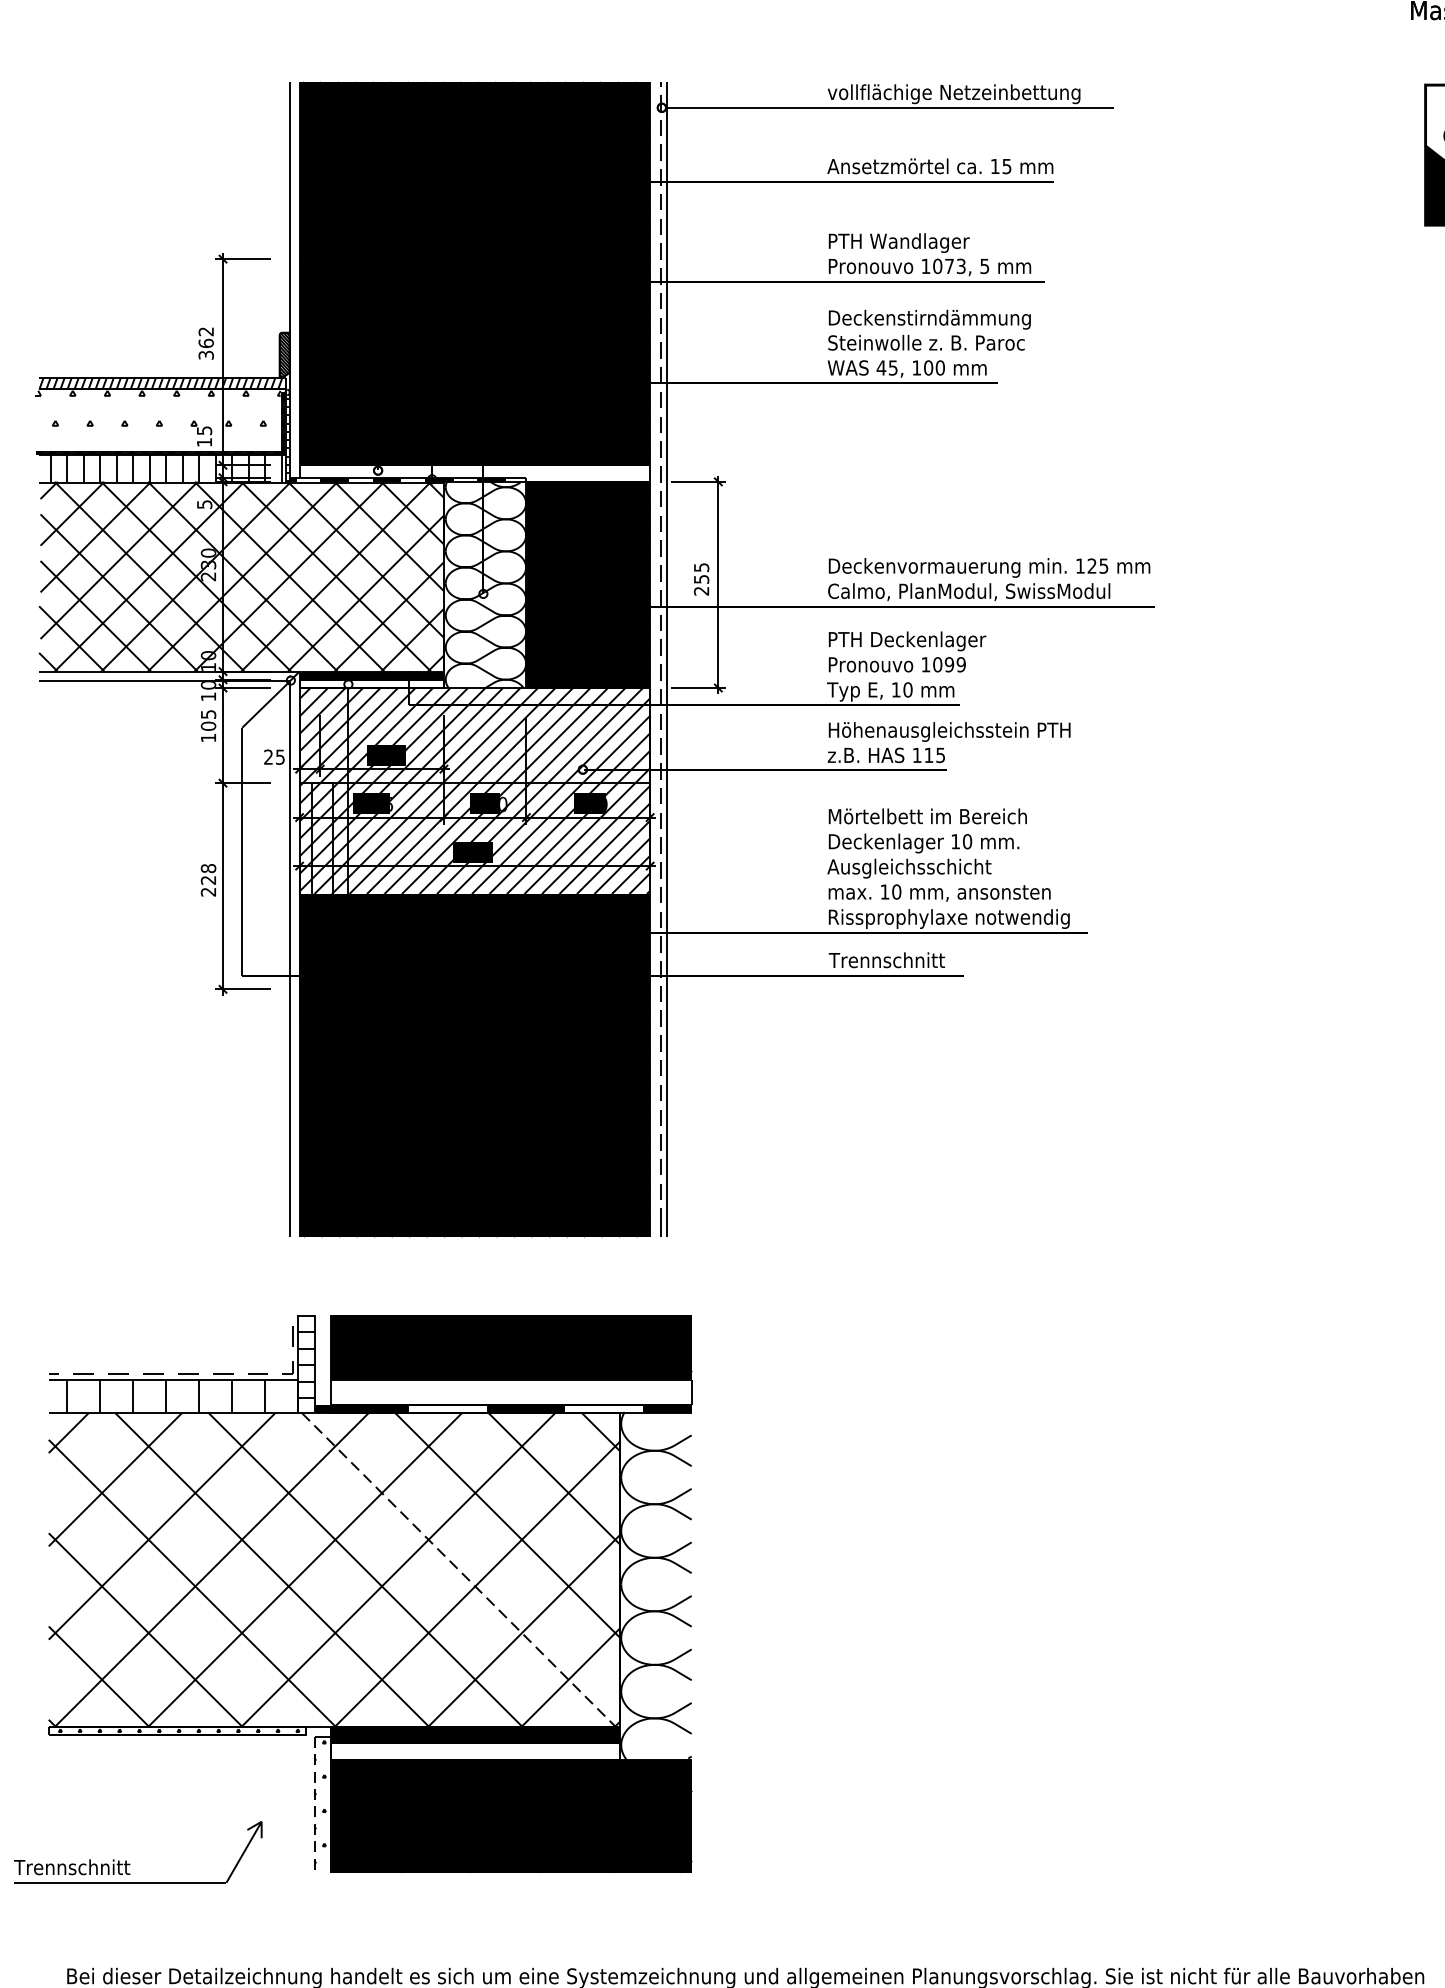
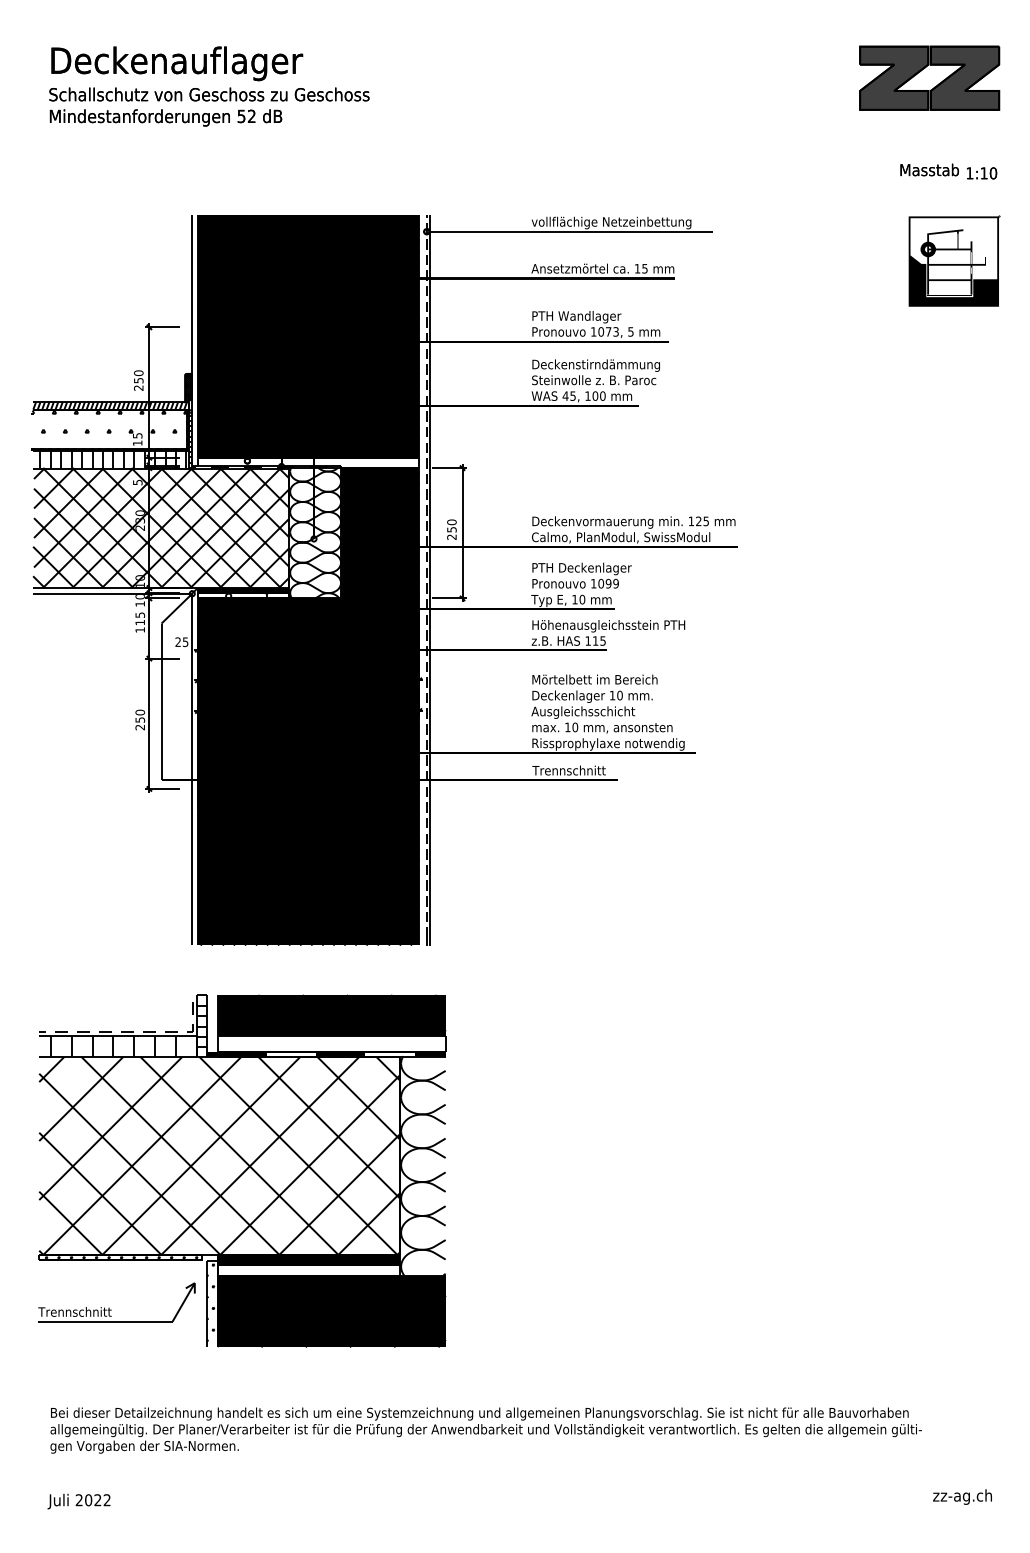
text: (205, 343) -> (138, 380), 362 -> 250
text: (700, 567) -> (451, 522), 255 -> 250
text: (208, 726) -> (140, 622), 105 -> 115
fill: (474, 790) -> (308, 663), added
text: (208, 873) -> (140, 715), 228 -> 250
line: (458, 1570) -> (298, 1156), dashed -> solid
line: (314, 1804) -> (207, 1304), dashed -> solid
part: (126, 1860) -> (109, 1307), moved

